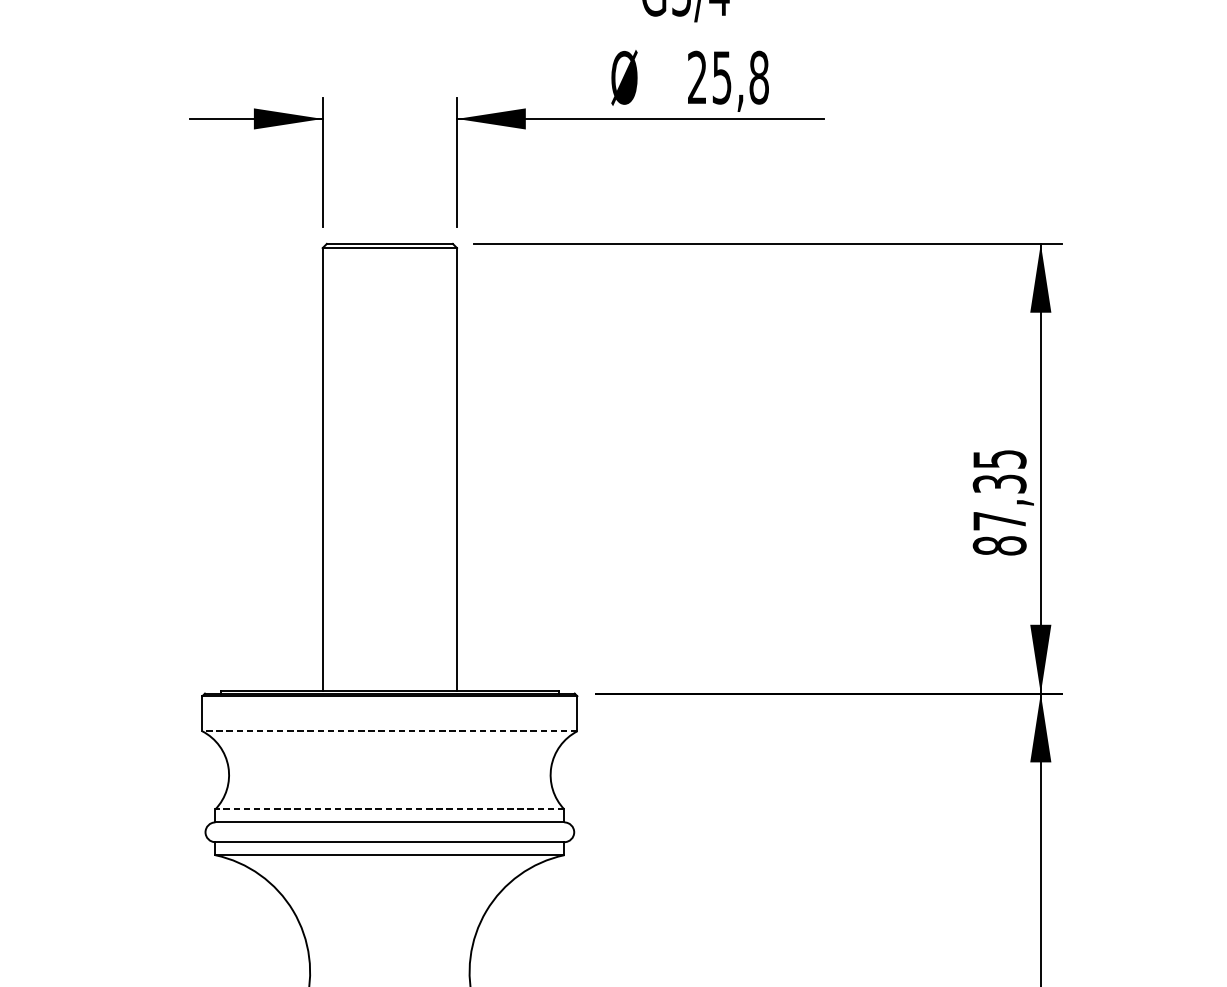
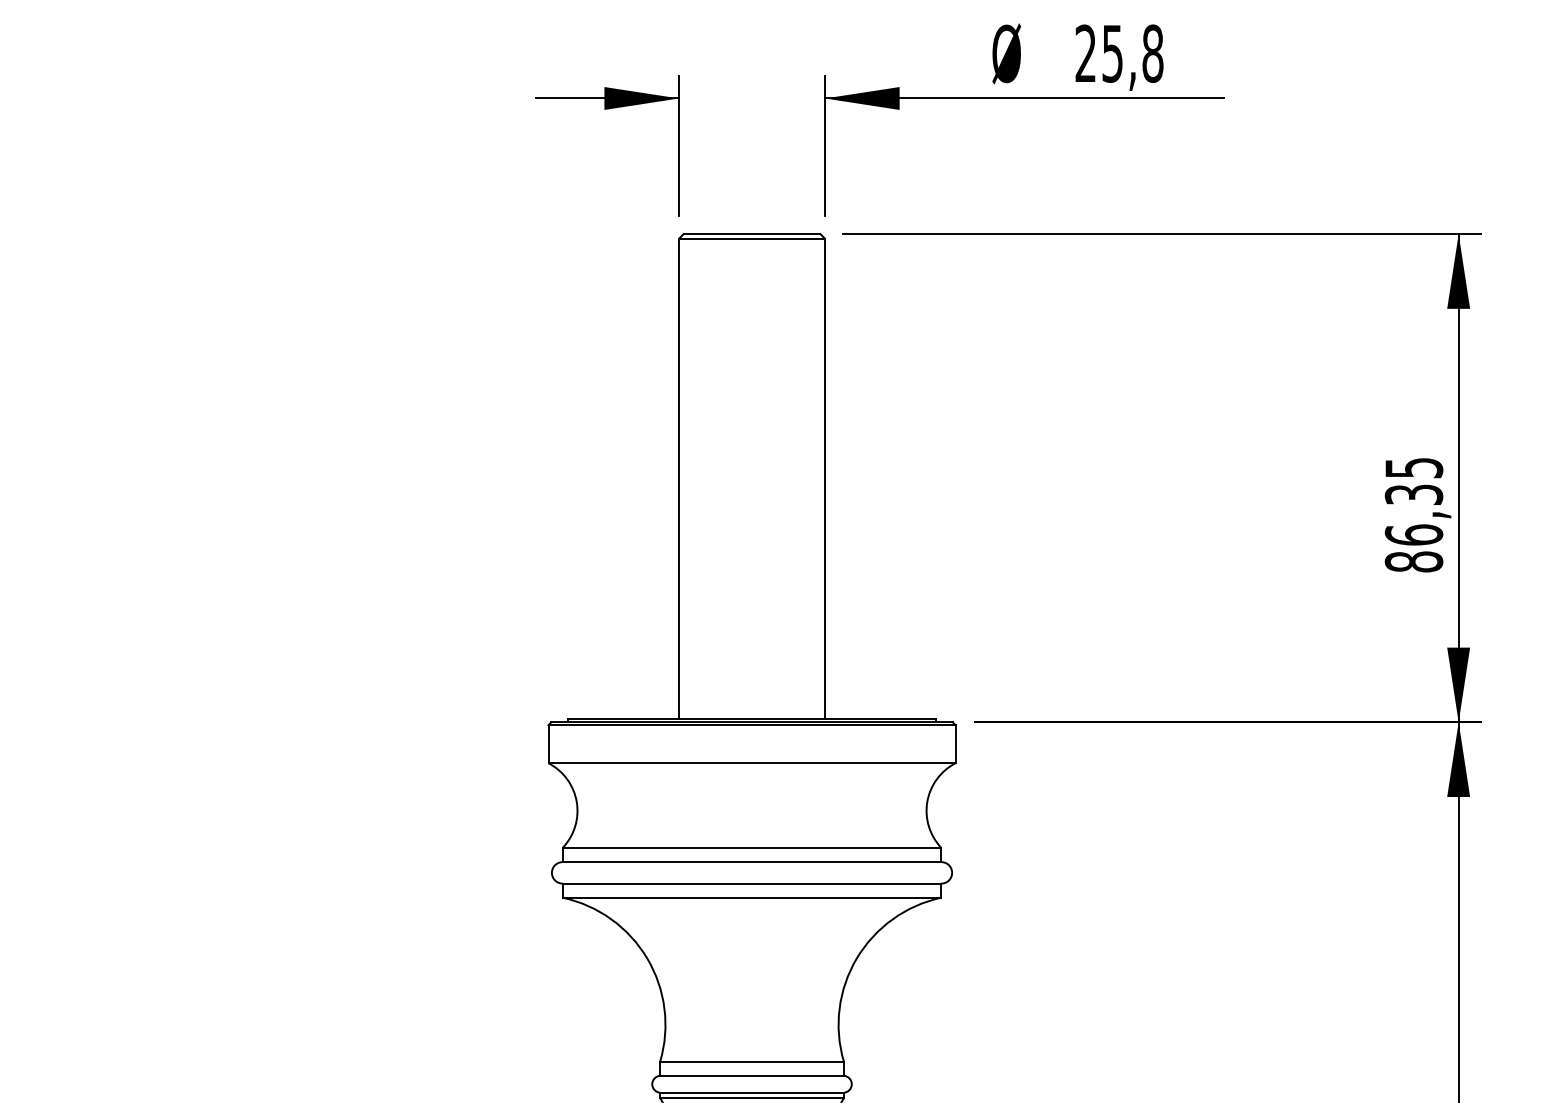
text: (999, 520) -> (1413, 534), 87,35 -> 86,35
line: (390, 731) -> (752, 763), dashed -> solid
line: (389, 809) -> (751, 848), dashed -> solid

